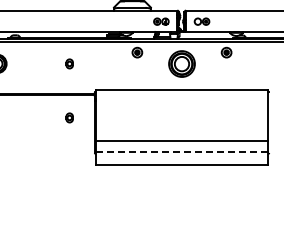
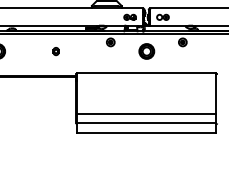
part: (181, 63) -> (146, 51), size x0.71
part: (69, 117) -> (55, 94), removed
line: (182, 151) -> (147, 122), dashed -> solid

